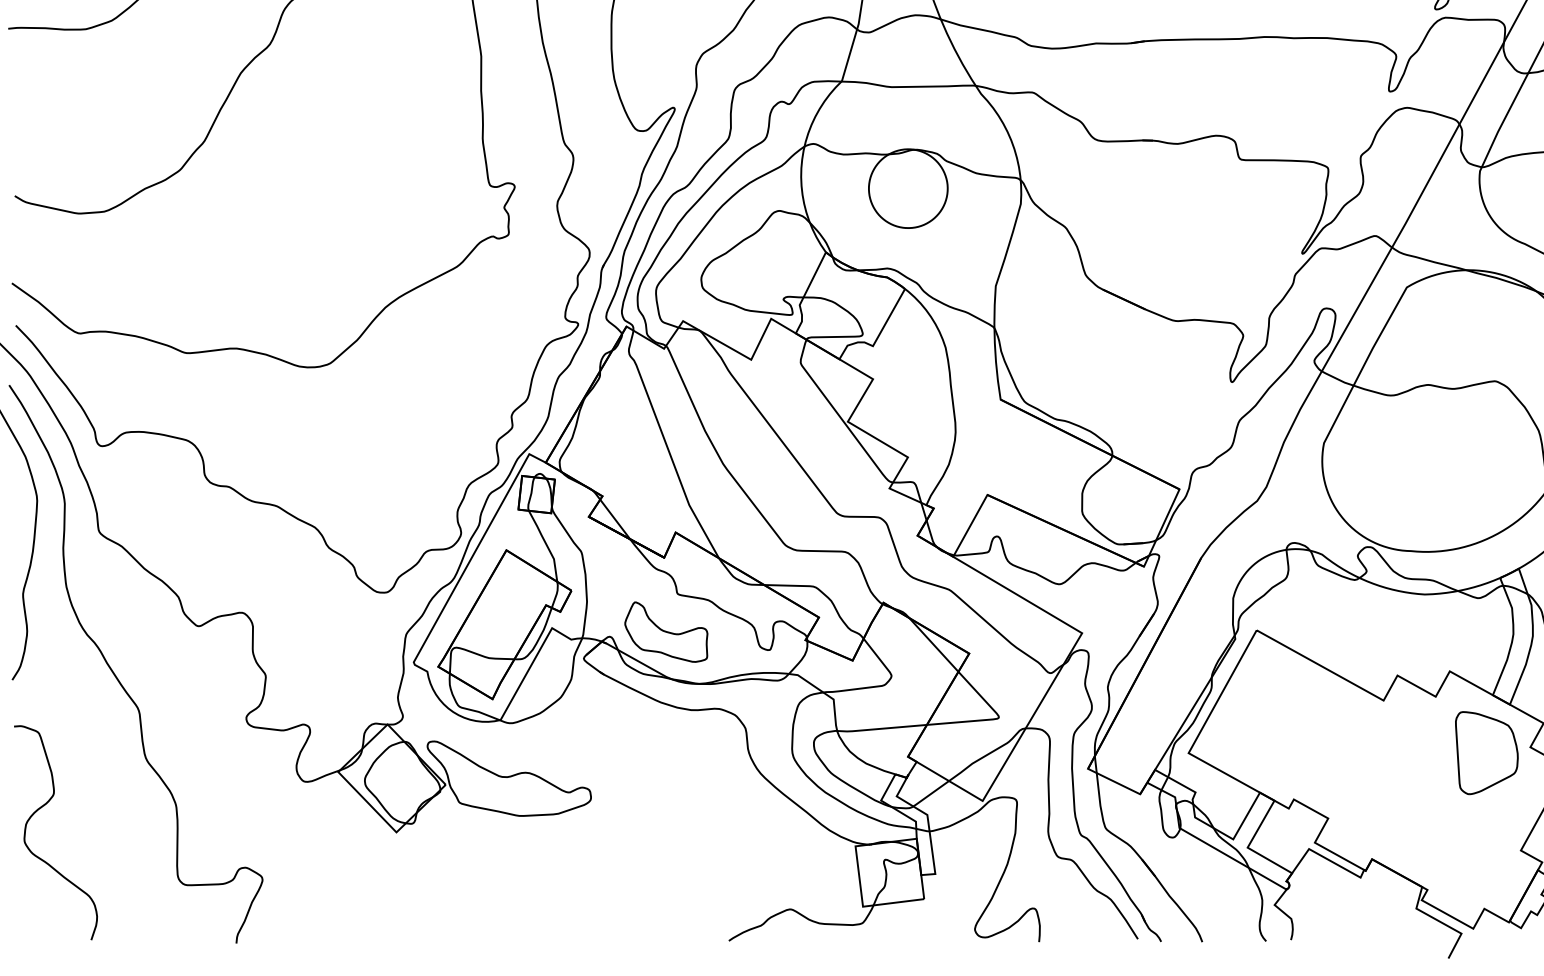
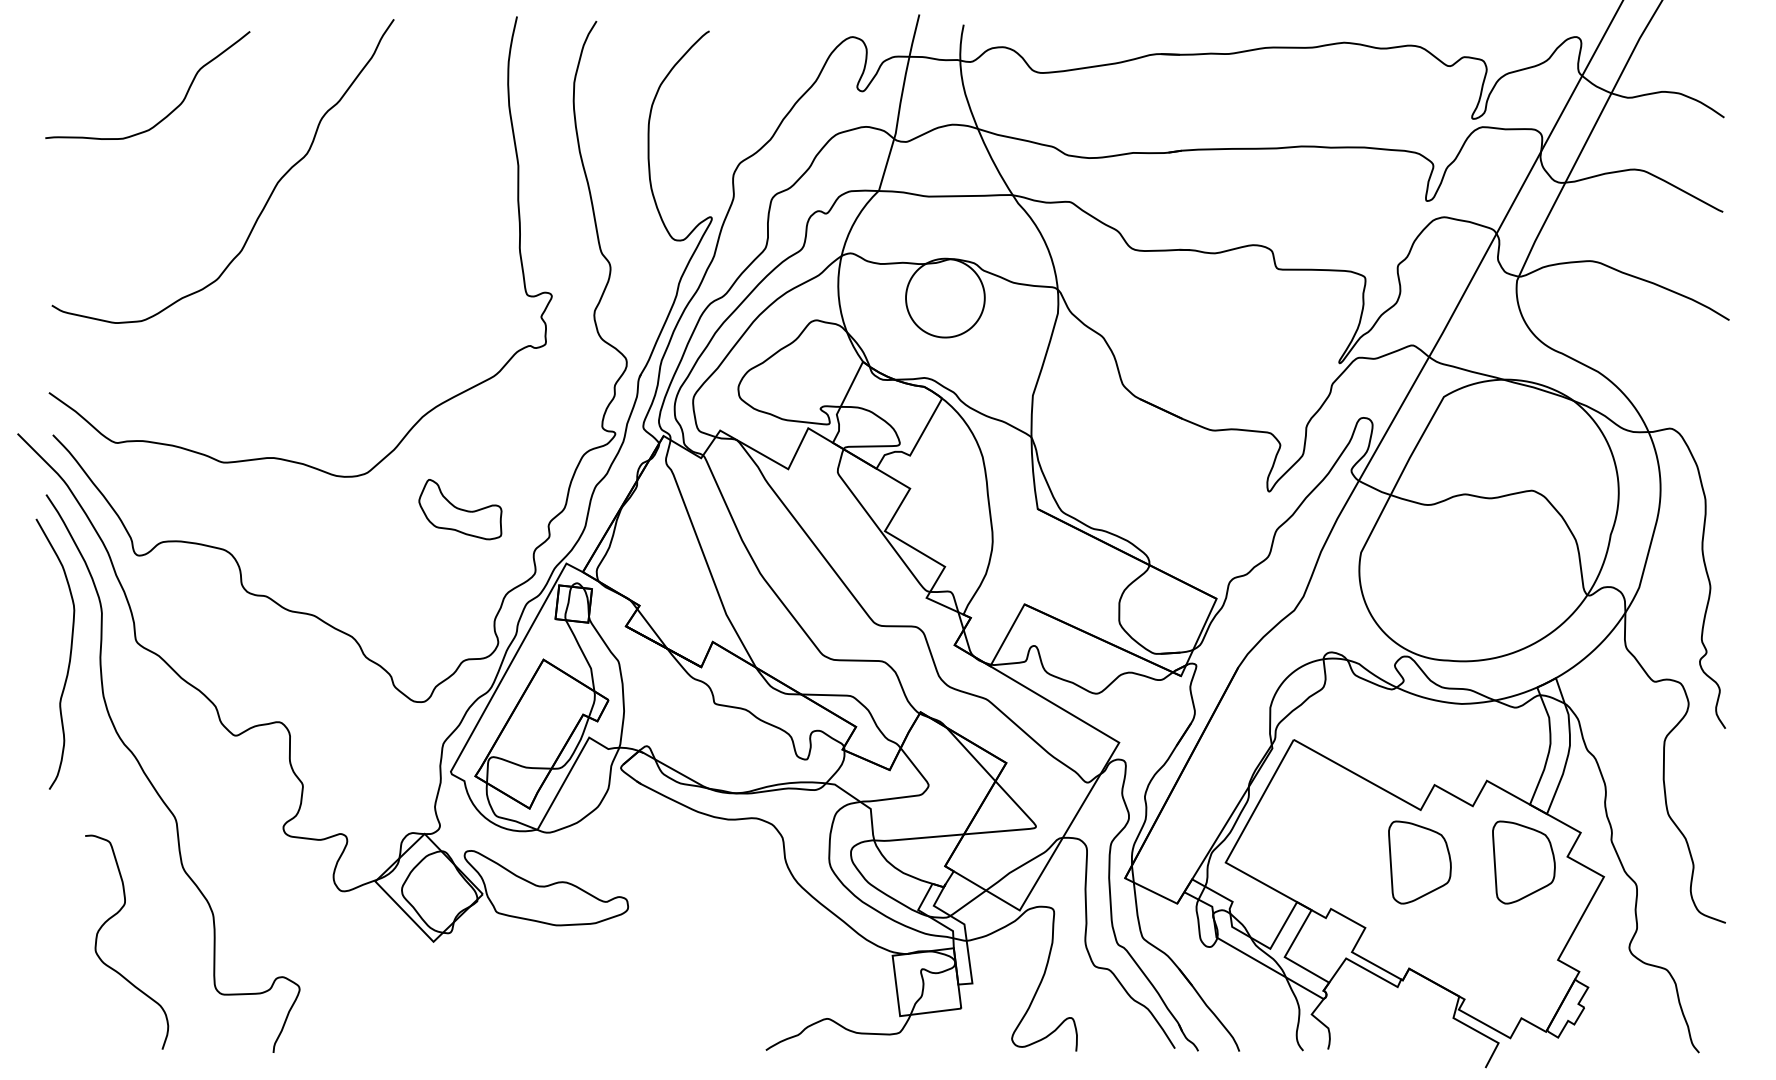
part: (666, 632) -> (460, 509), moved
part: (1382, 753) -> (1419, 862), added
curve: (39, 810) -> (110, 919), moved

